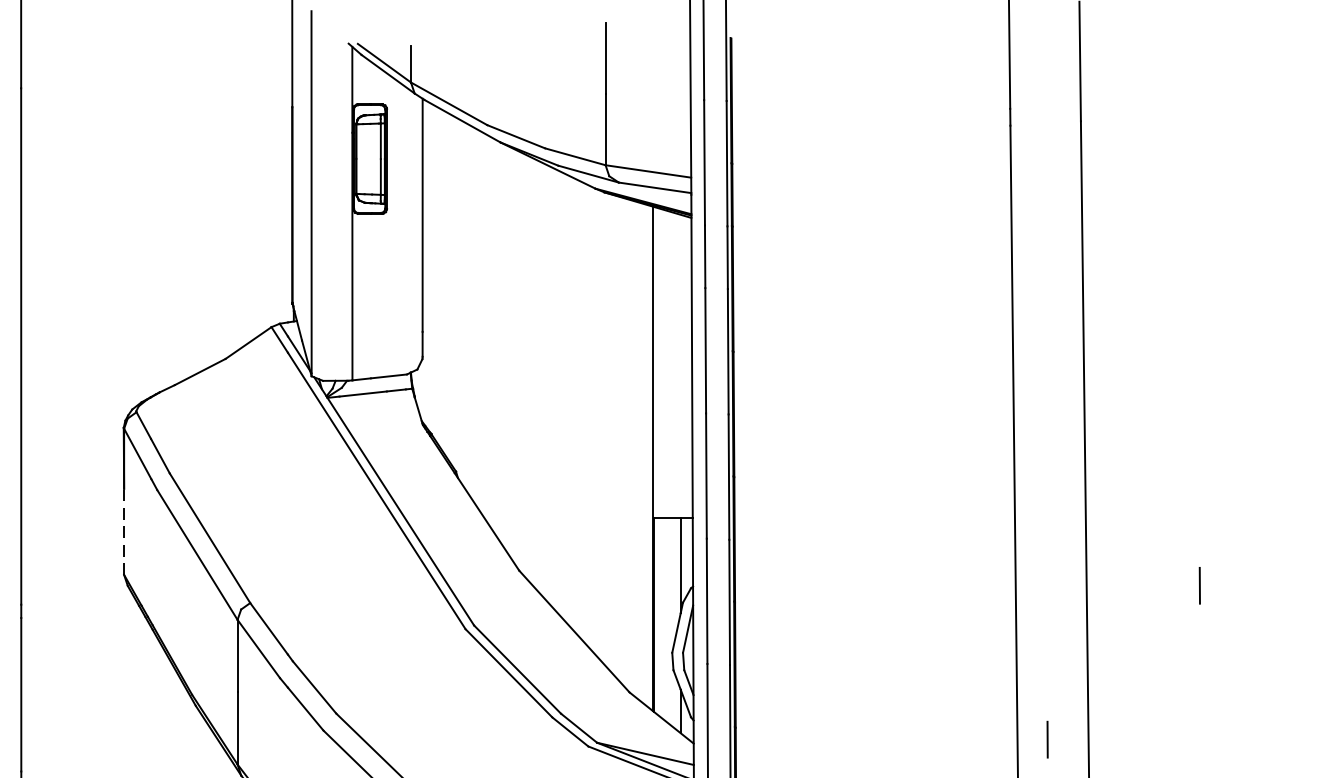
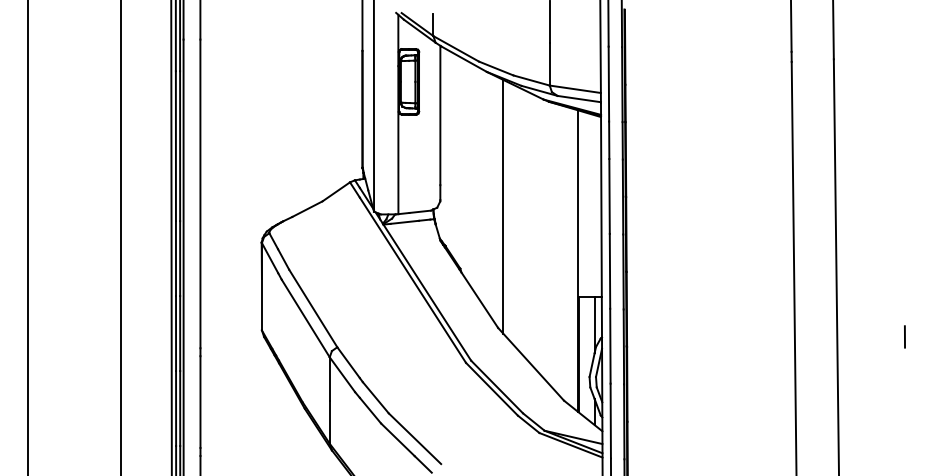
line: (528, 367) -> (503, 206), added
line: (123, 531) -> (261, 304), dashed -> solid
line: (1046, 738) -> (813, 428), removed

